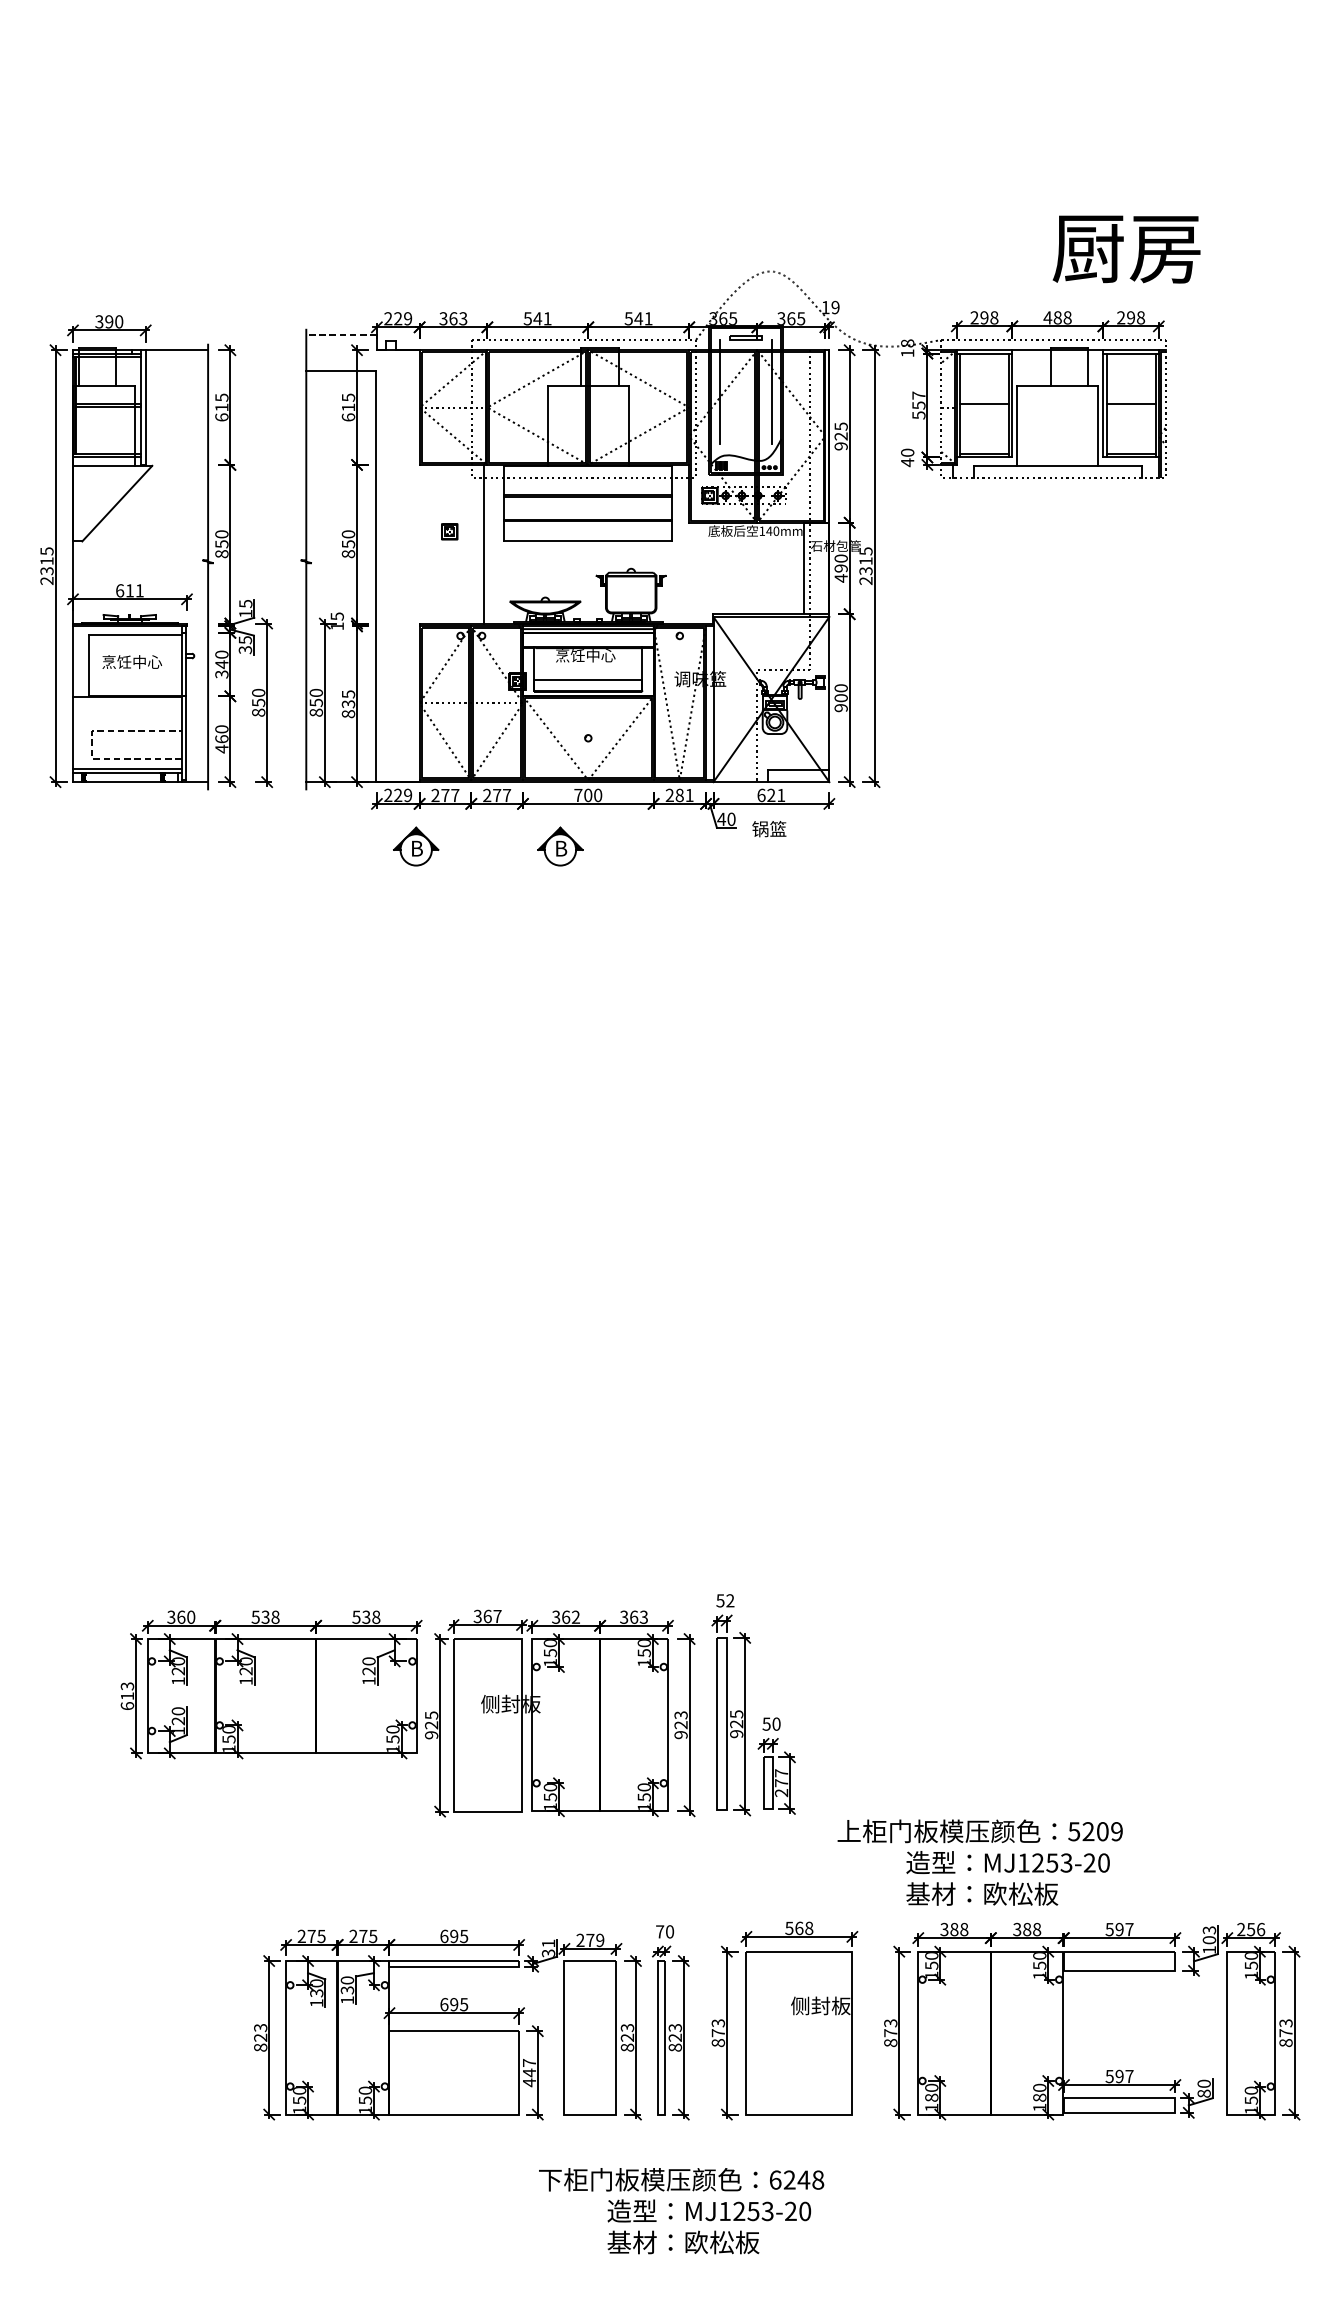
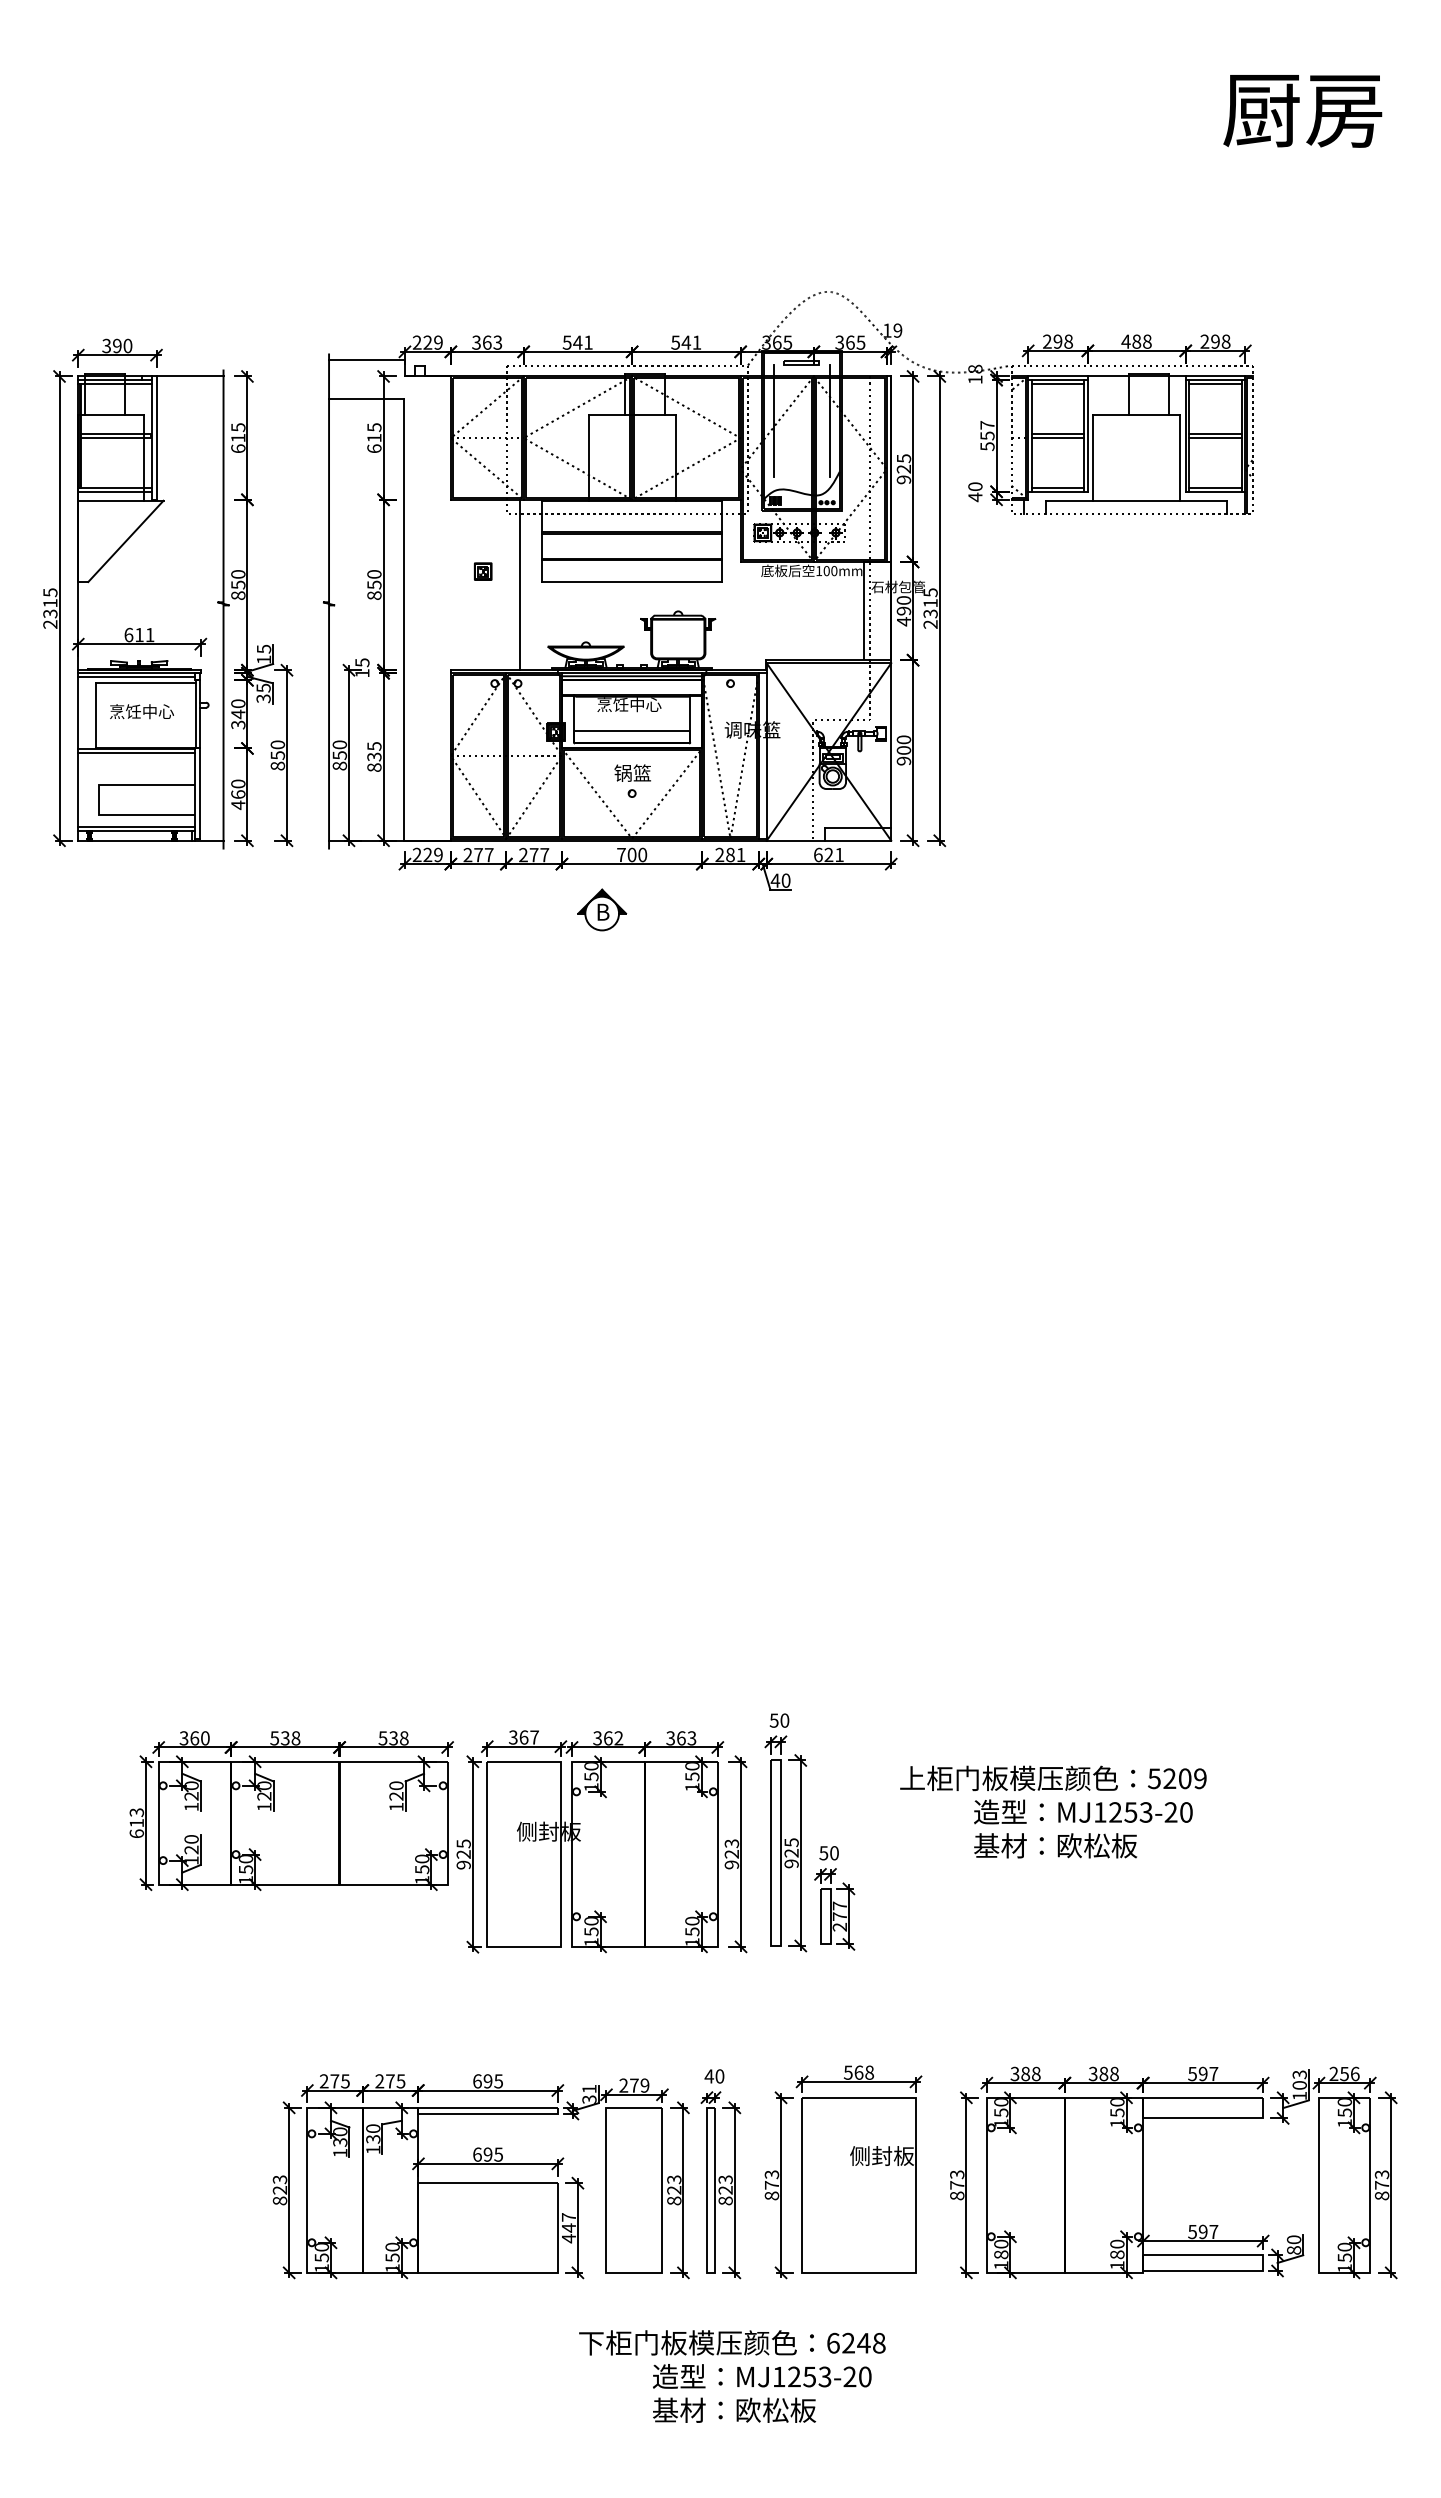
text: (1126, 249) -> (1302, 111), moved
line: (342, 335) -> (367, 360), dashed -> solid
line: (984, 356) -> (1057, 383), added
line: (1131, 356) -> (1215, 383), added
line: (984, 406) -> (1057, 437), added
line: (1131, 406) -> (1215, 437), added
text: (769, 531) -> (826, 571), 140mm -> 100mm
line: (127, 629) -> (136, 676), added
line: (127, 700) -> (136, 753), added
line: (91, 743) -> (98, 799), dashed -> solid
text: (769, 828) -> (632, 772), moved
part: (416, 846) -> (447, 909), removed
text: (730, 1600) -> (784, 1720), 52 -> 50
text: (980, 1862) -> (1053, 1811), moved
text: (659, 1931) -> (708, 2076), 70 -> 40

